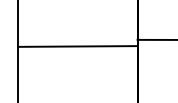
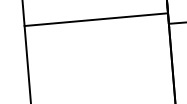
line: (77, 46) -> (95, 19), moved

